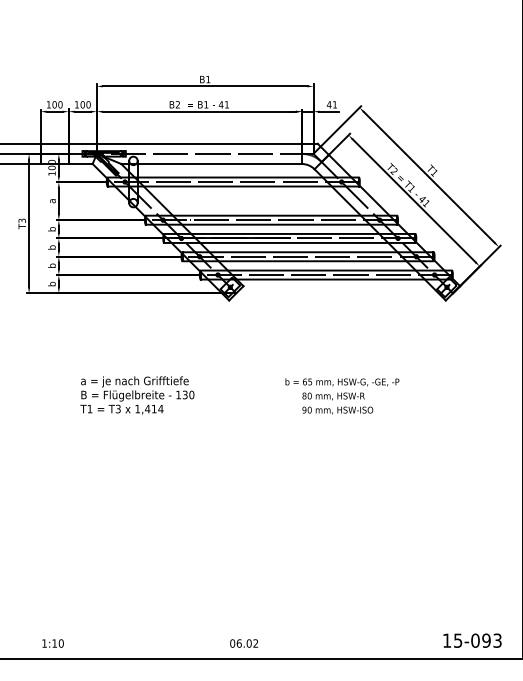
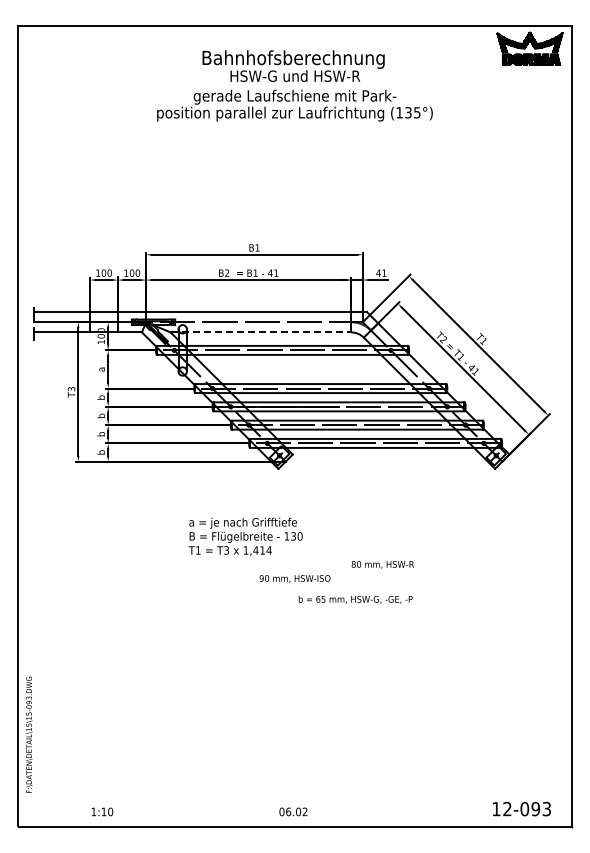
line: (212, 164) -> (261, 332), solid -> dashed
text: (342, 382) -> (355, 599), moved
text: (137, 395) -> (245, 536), moved
text: (337, 410) -> (294, 578), moved
text: (458, 640) -> (507, 808), 15-093 -> 12-093

